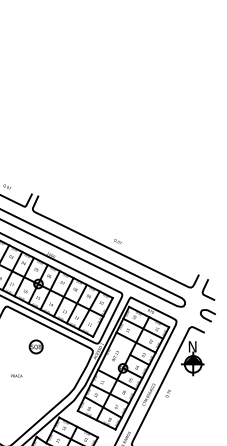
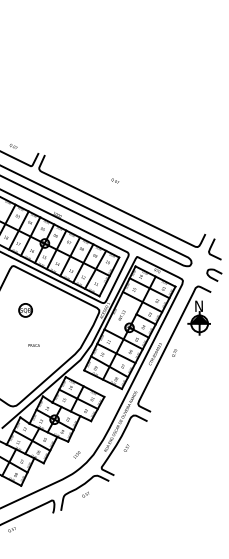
text: (118, 241) -> (115, 180), moved
part: (36, 347) -> (25, 310), moved
text: (16, 376) -> (33, 345), moved

